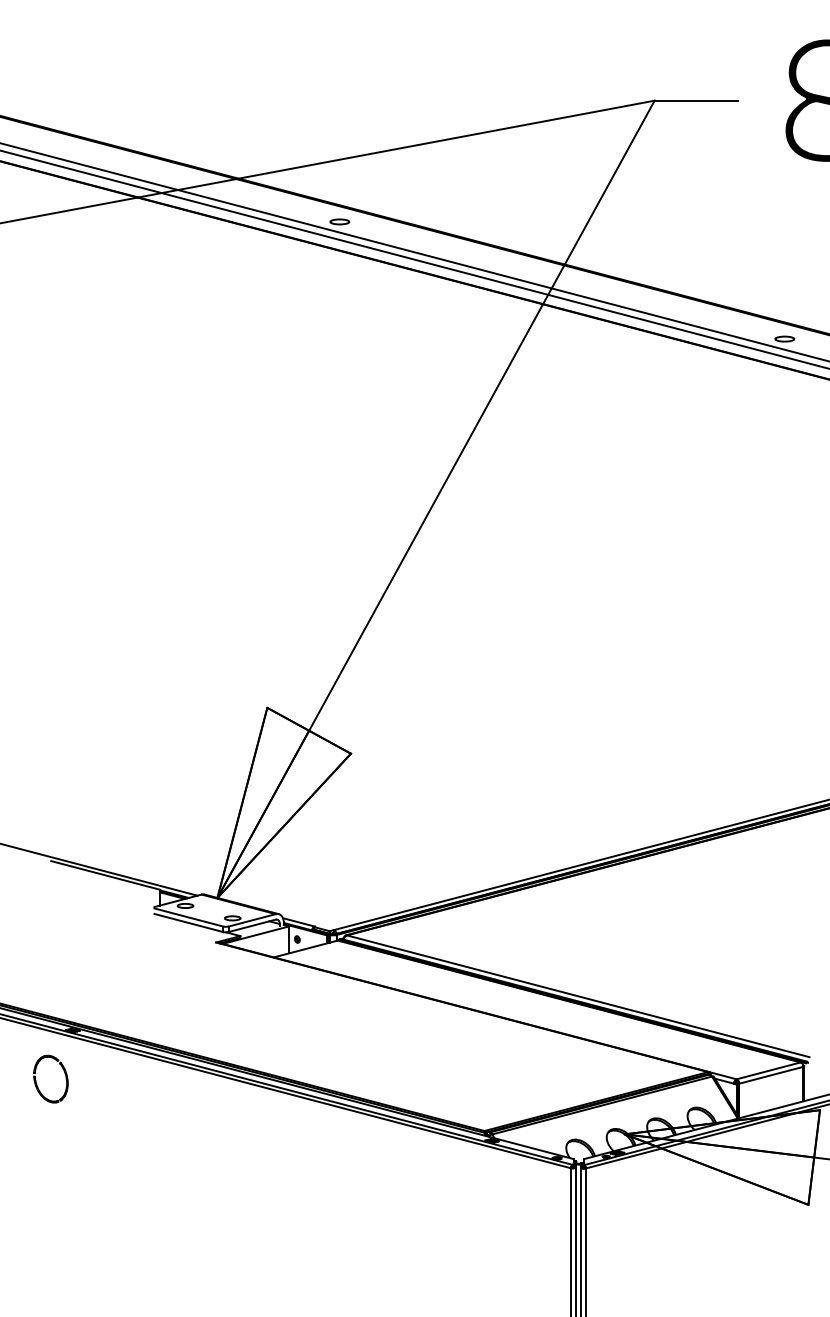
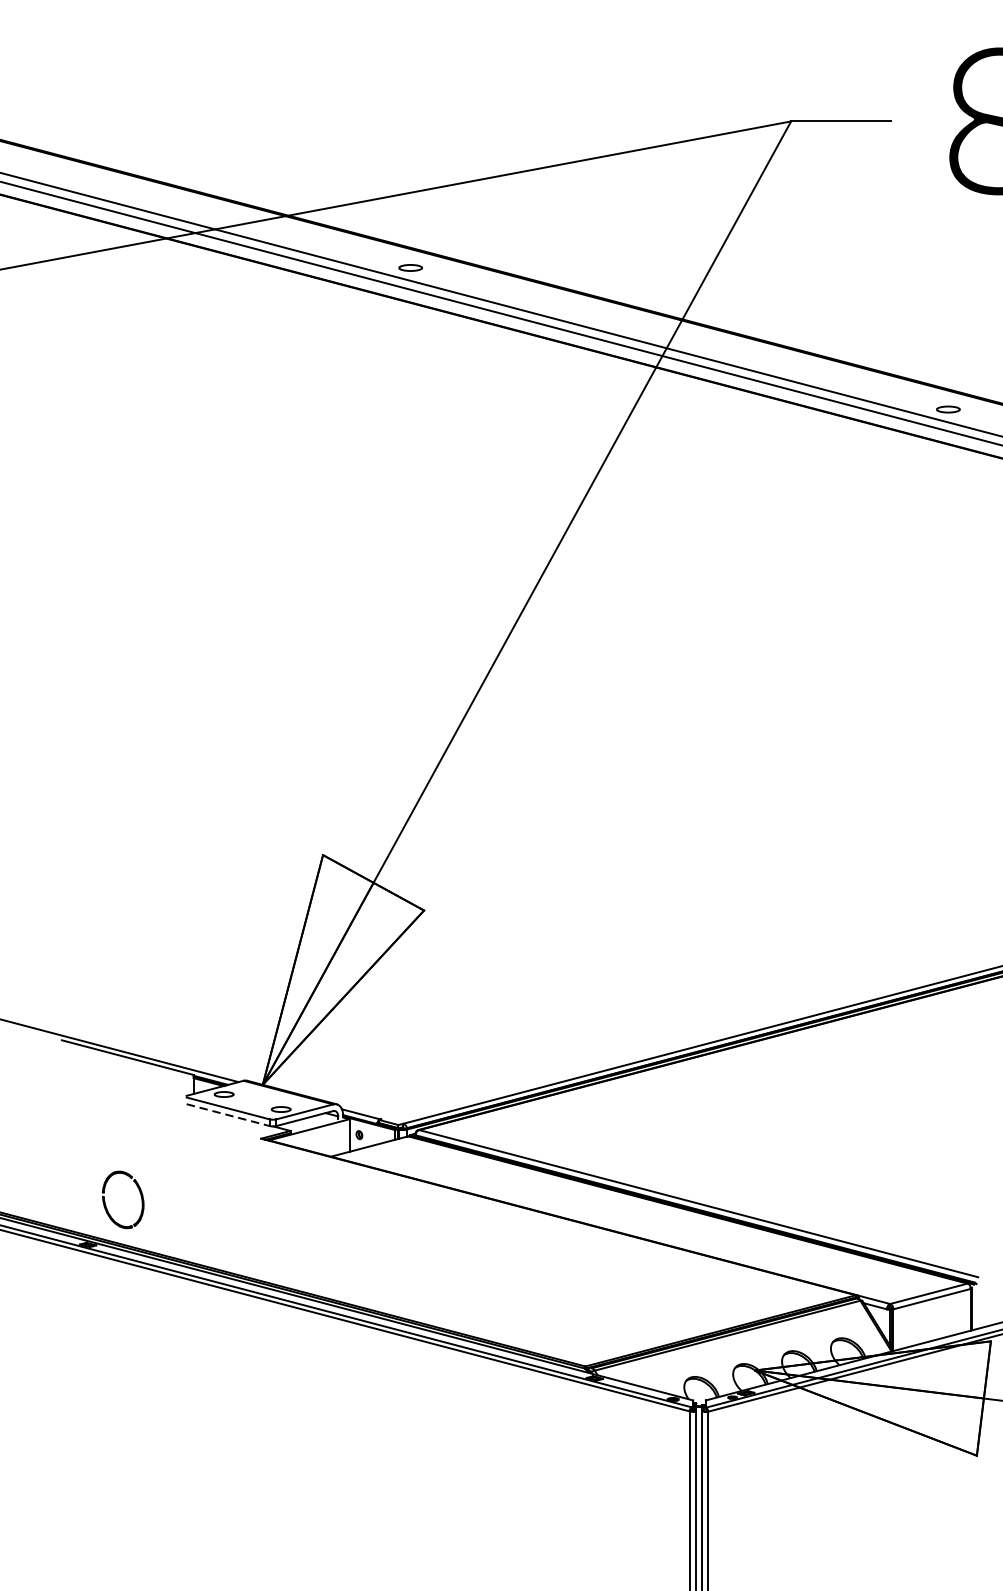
line: (188, 923) -> (227, 1115), solid -> dashed
part: (50, 1078) -> (122, 1199), moved

